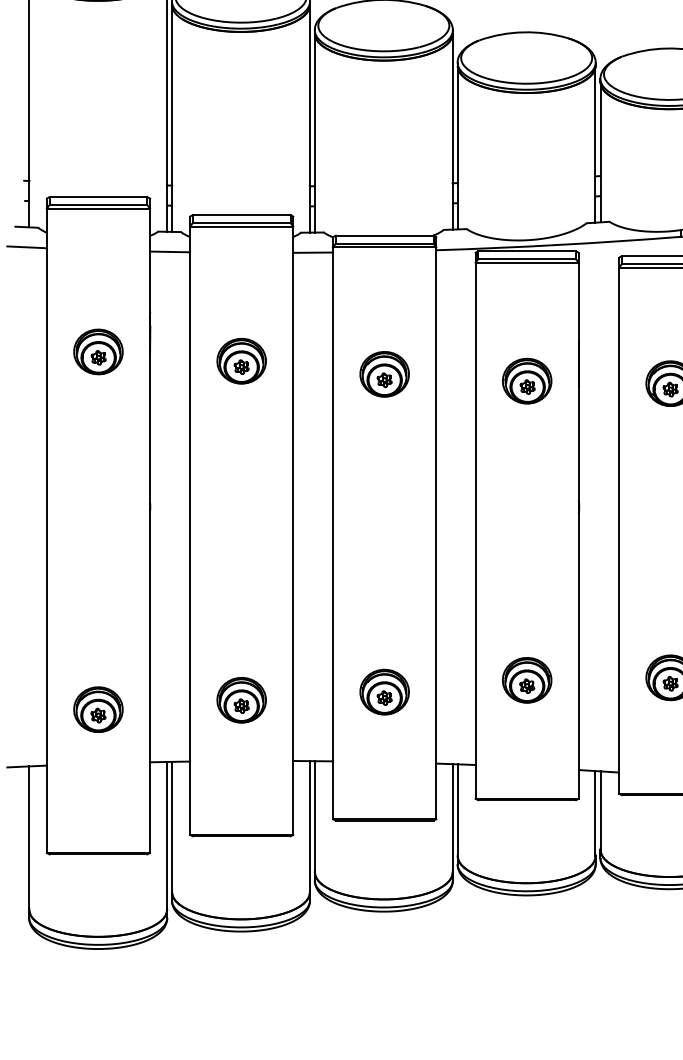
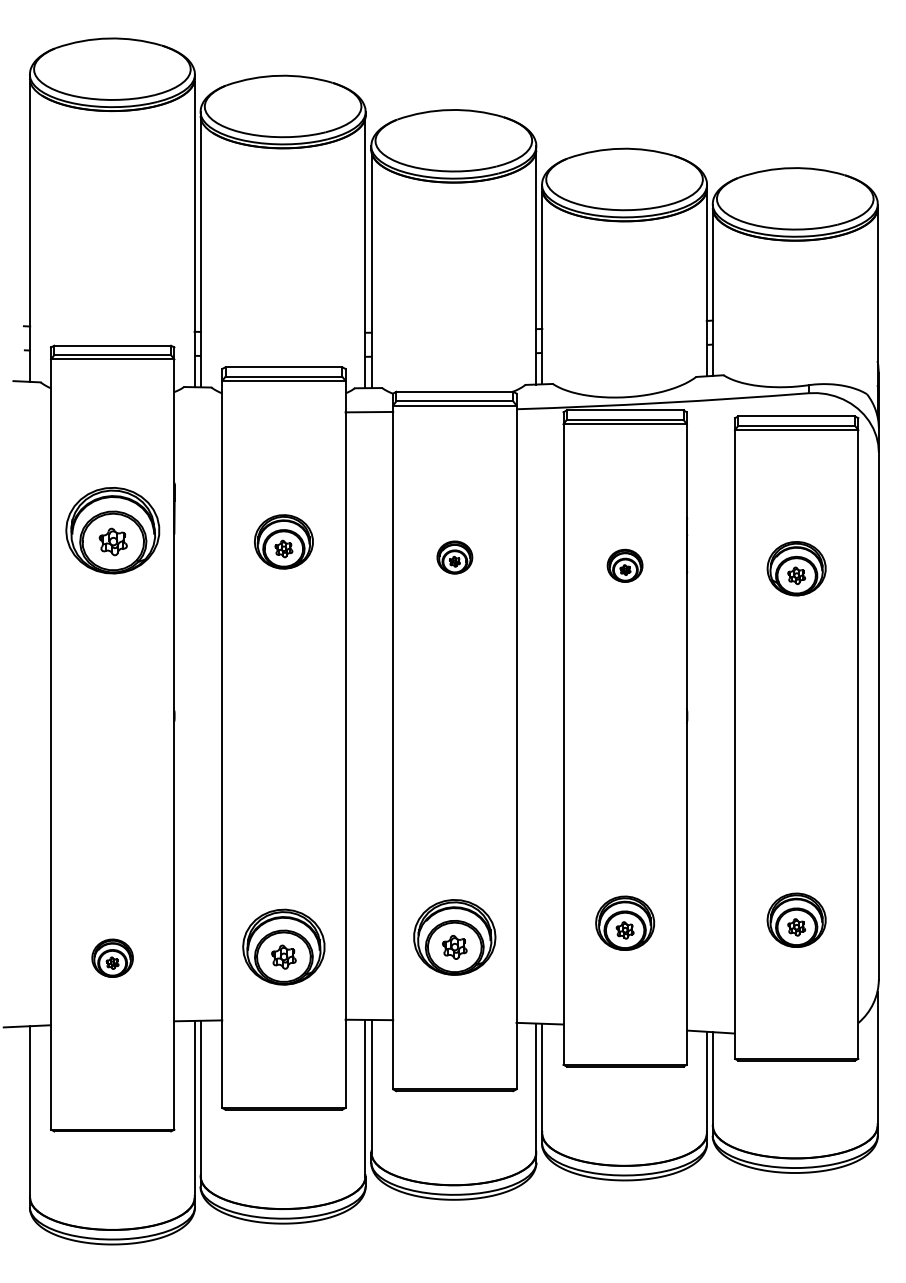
line: (27, 247) -> (27, 405), removed
line: (170, 251) -> (198, 410), removed
part: (98, 351) -> (112, 530), size x1.6
part: (384, 374) -> (454, 557), size x0.6
part: (526, 380) -> (624, 565), size x0.6
part: (384, 692) -> (454, 937), size x1.4
part: (241, 699) -> (283, 946), size x1.4
part: (98, 708) -> (112, 957), size x0.7

